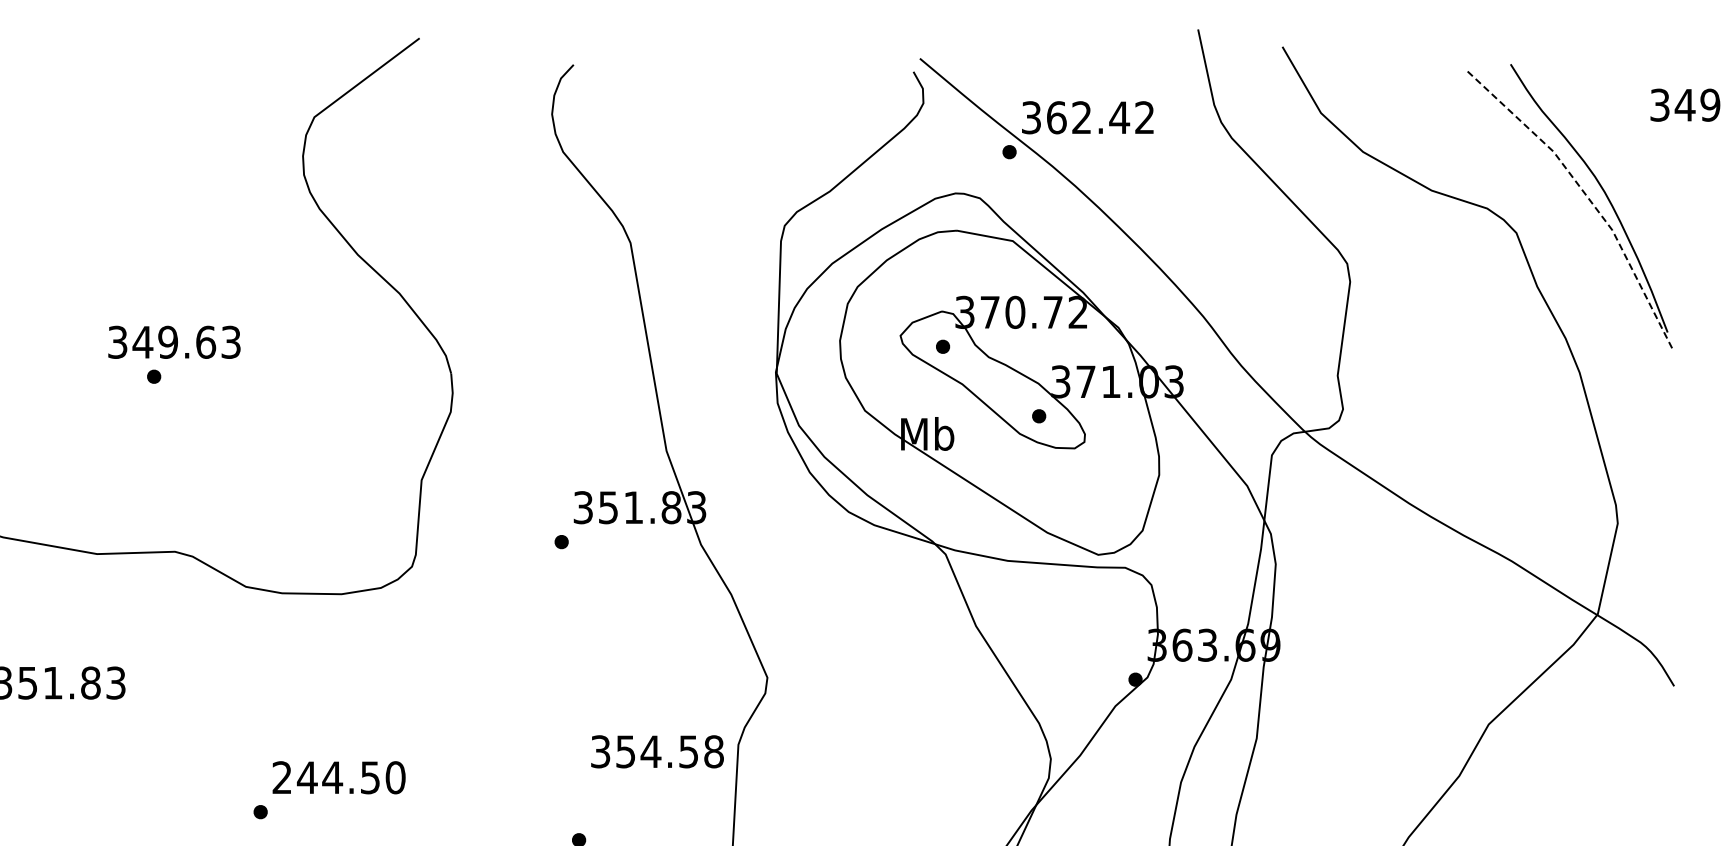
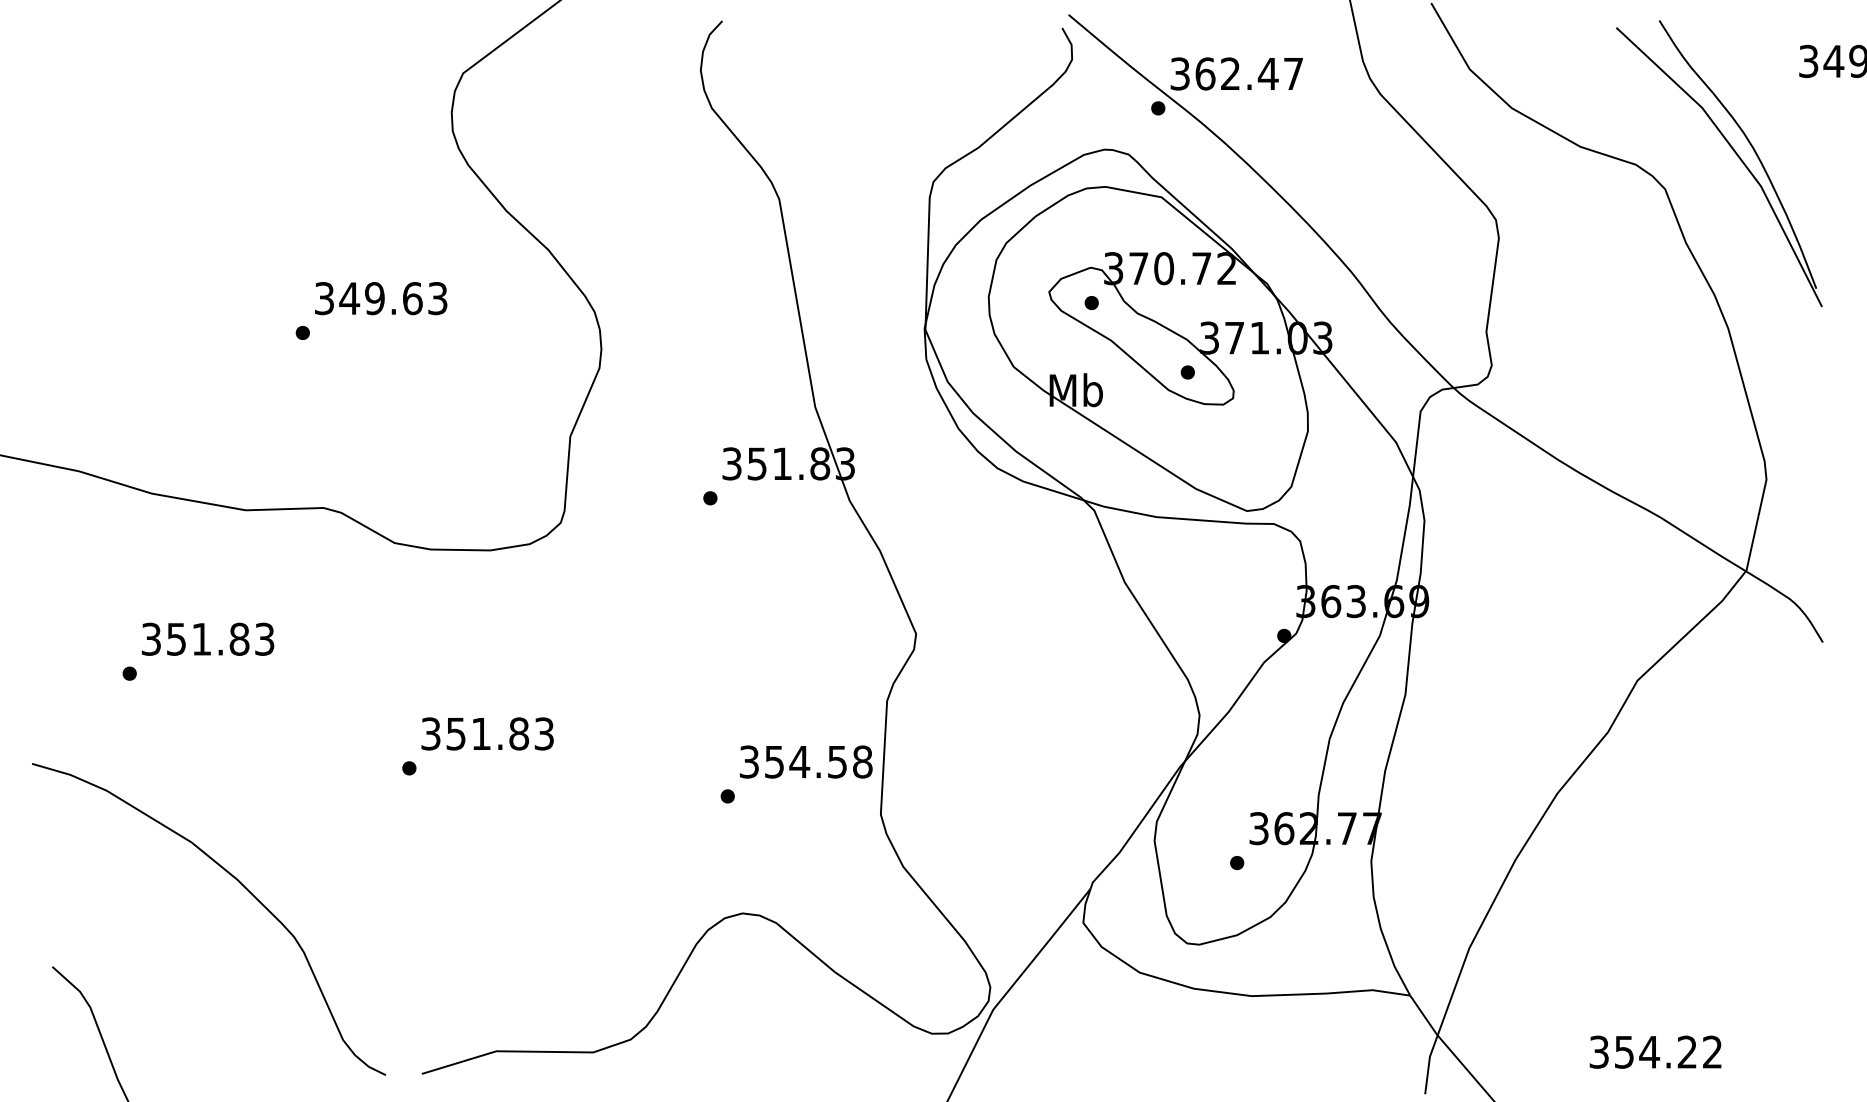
text: (1144, 117) -> (1293, 73), 362.42 -> 362.47
line: (1588, 198) -> (1737, 154), dashed -> solid
text: (174, 342) -> (381, 298), moved
text: (656, 751) -> (805, 761), moved
text: (338, 777) -> (487, 733), 244.50 -> 351.83

